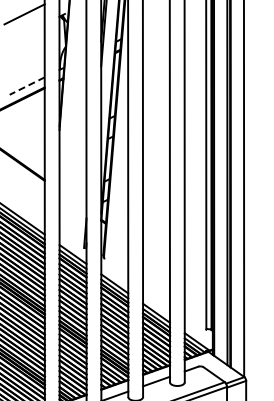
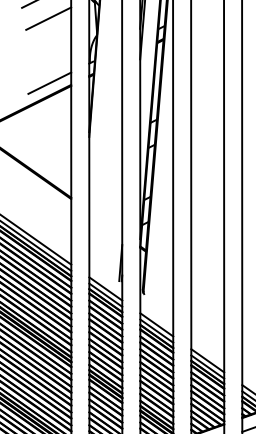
line: (25, 33) -> (47, 19), added
line: (27, 86) -> (50, 83), dashed -> solid

